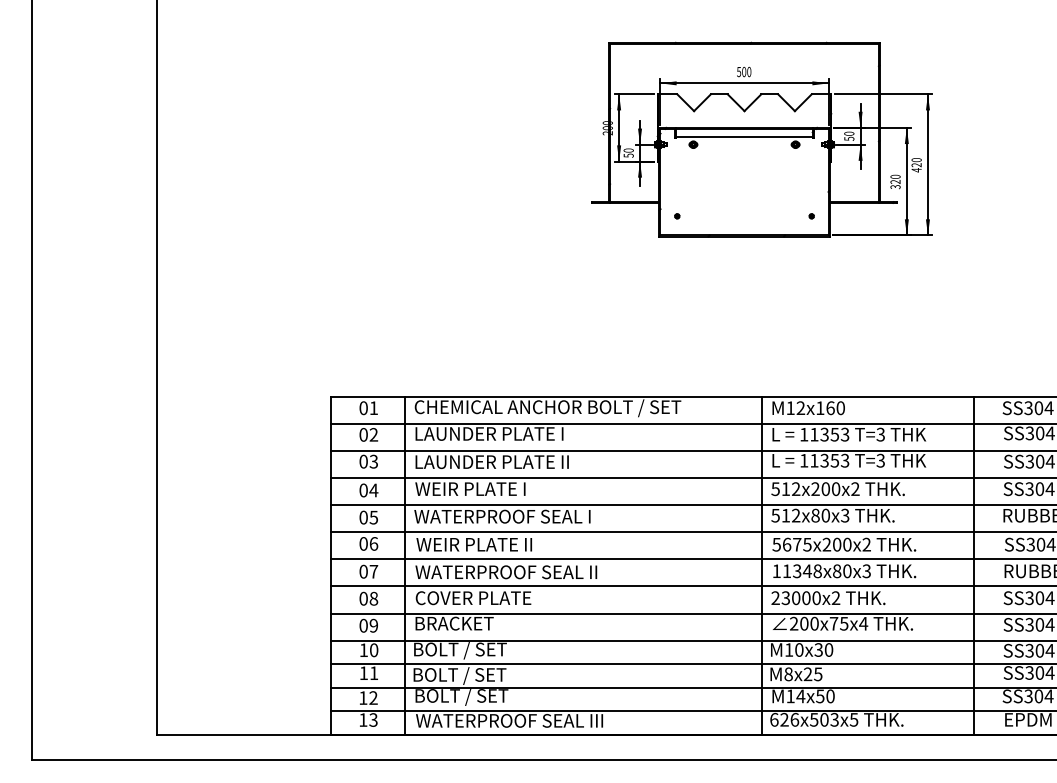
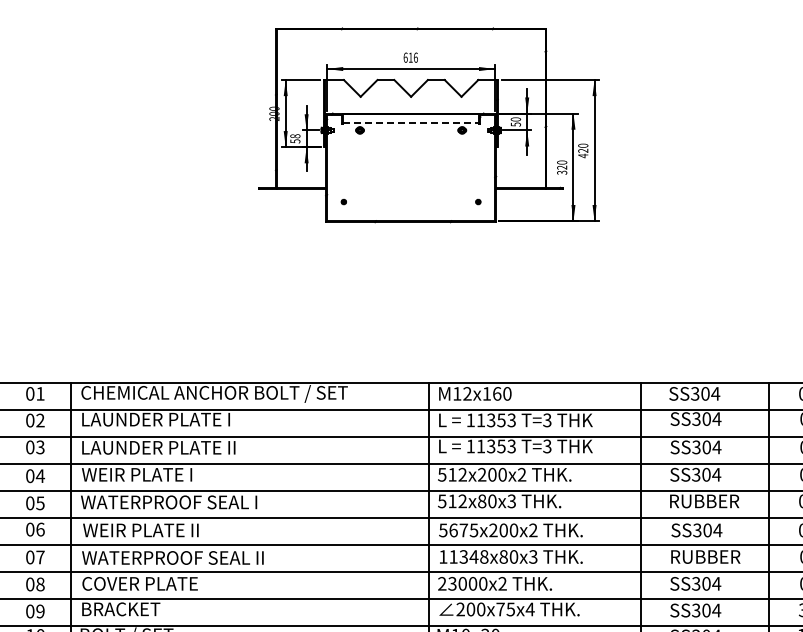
text: (744, 71) -> (411, 57), 500 -> 616
line: (745, 137) -> (412, 123), solid -> dashed
text: (629, 150) -> (296, 136), 50 -> 58

